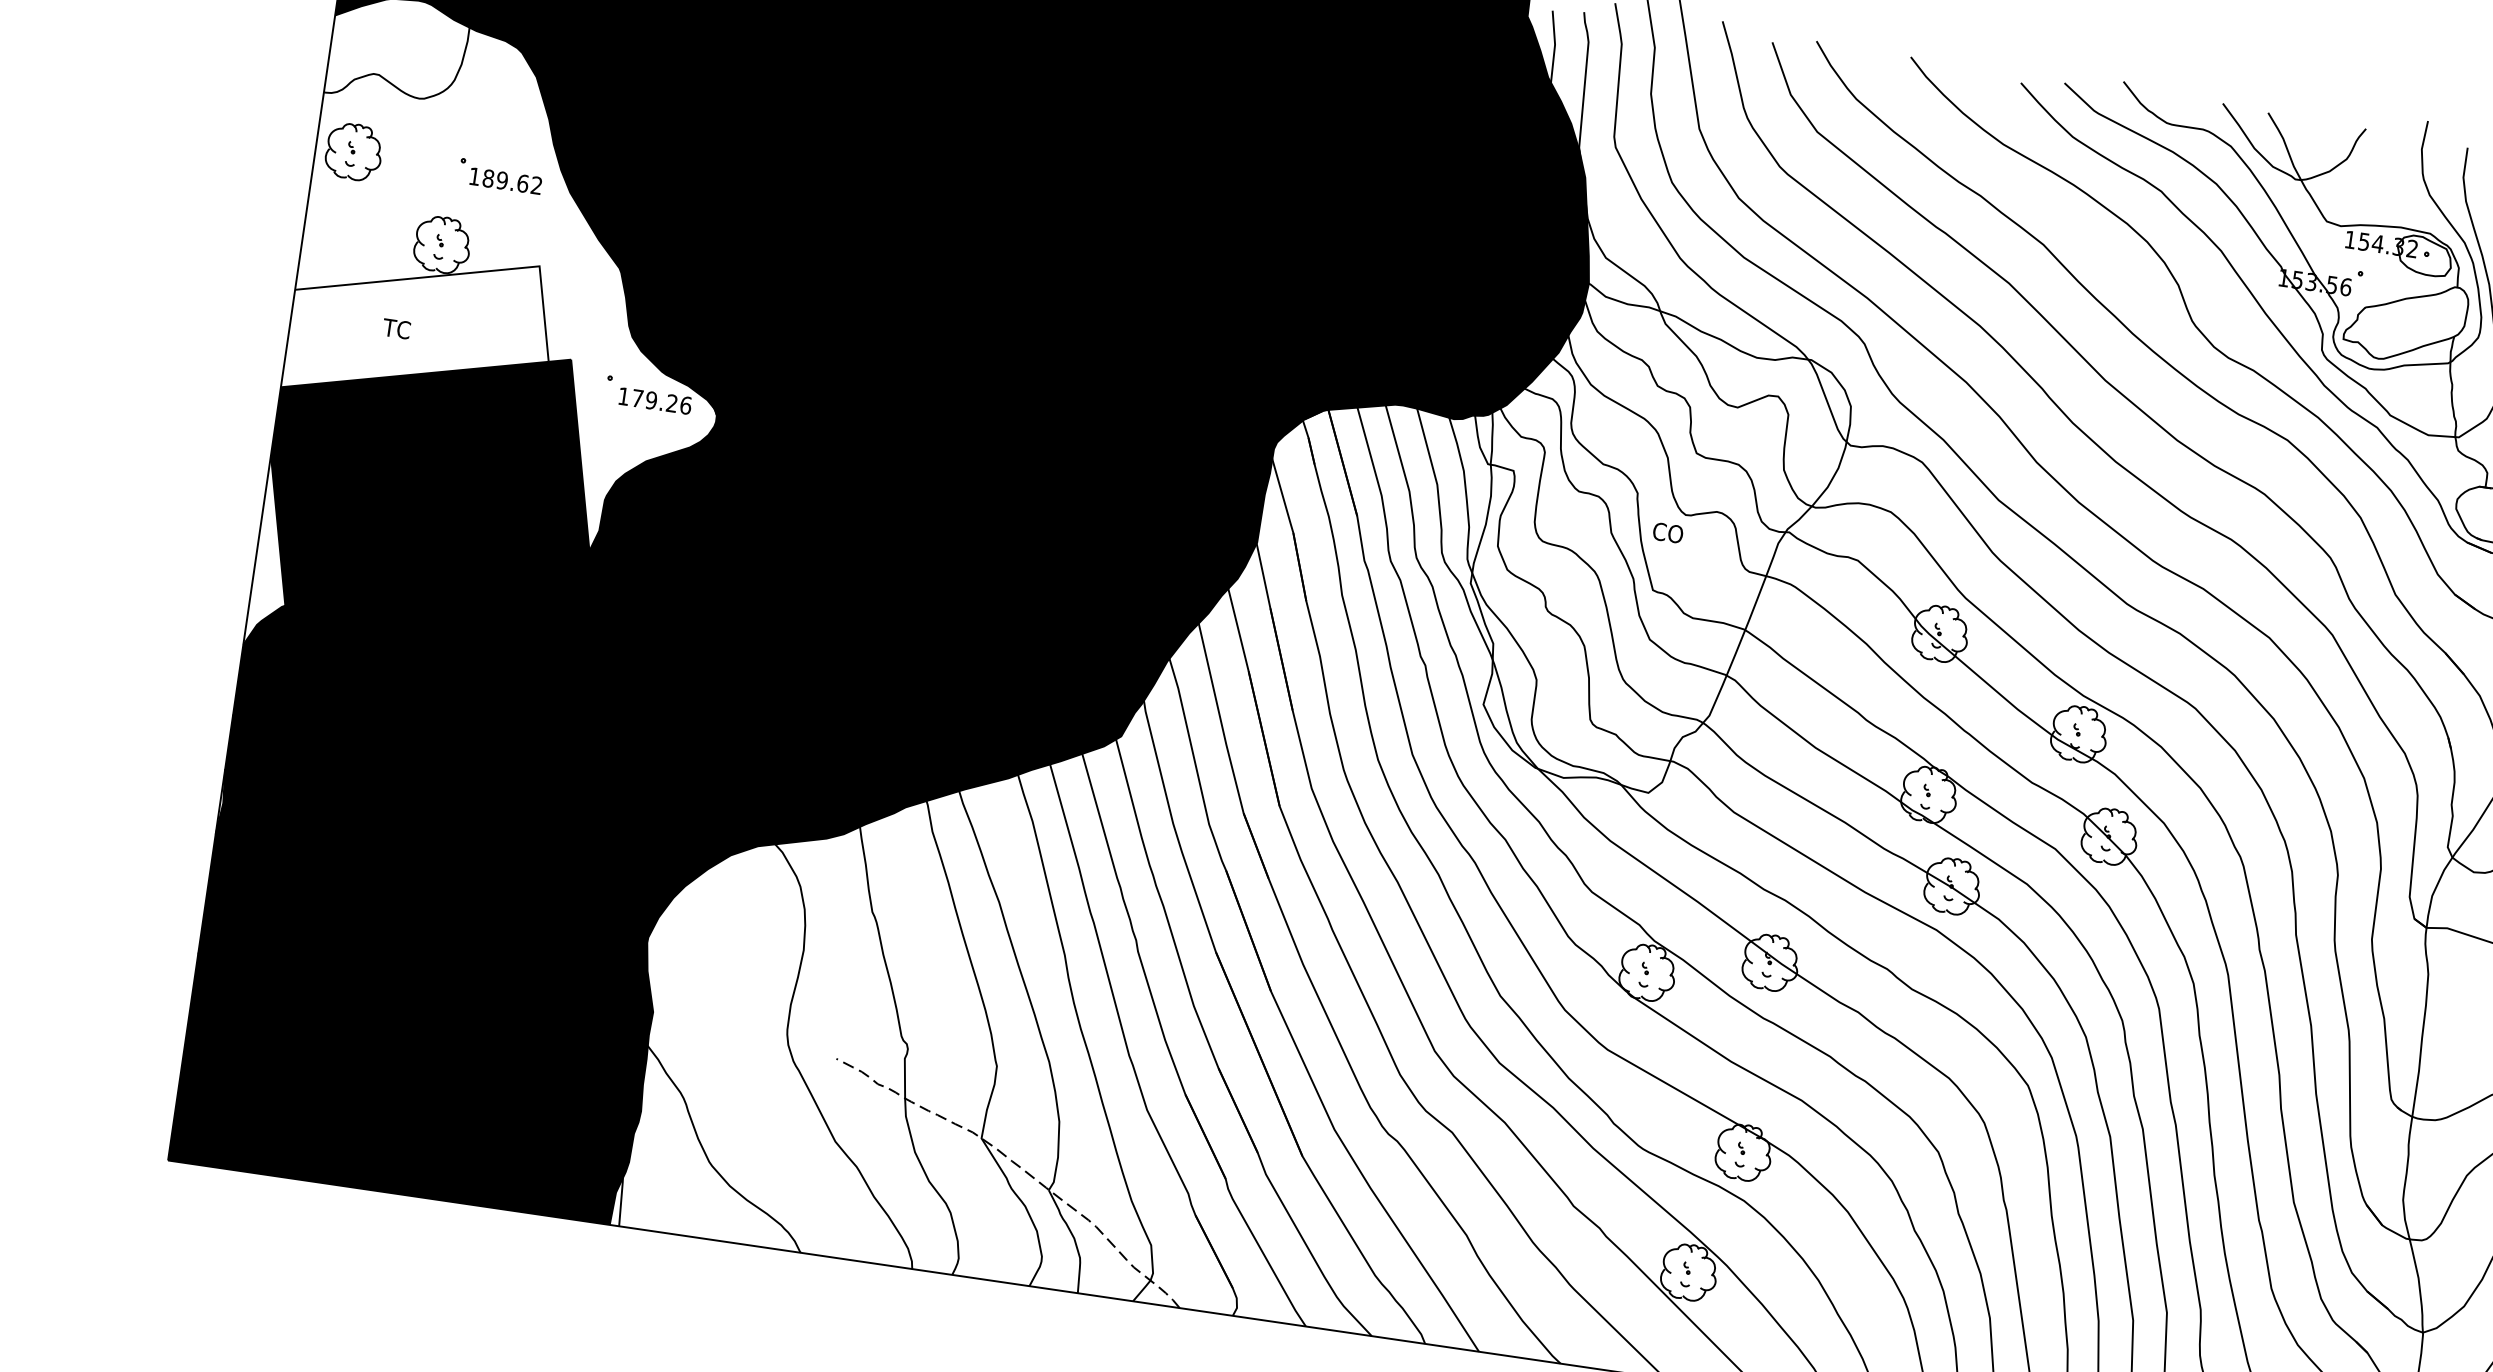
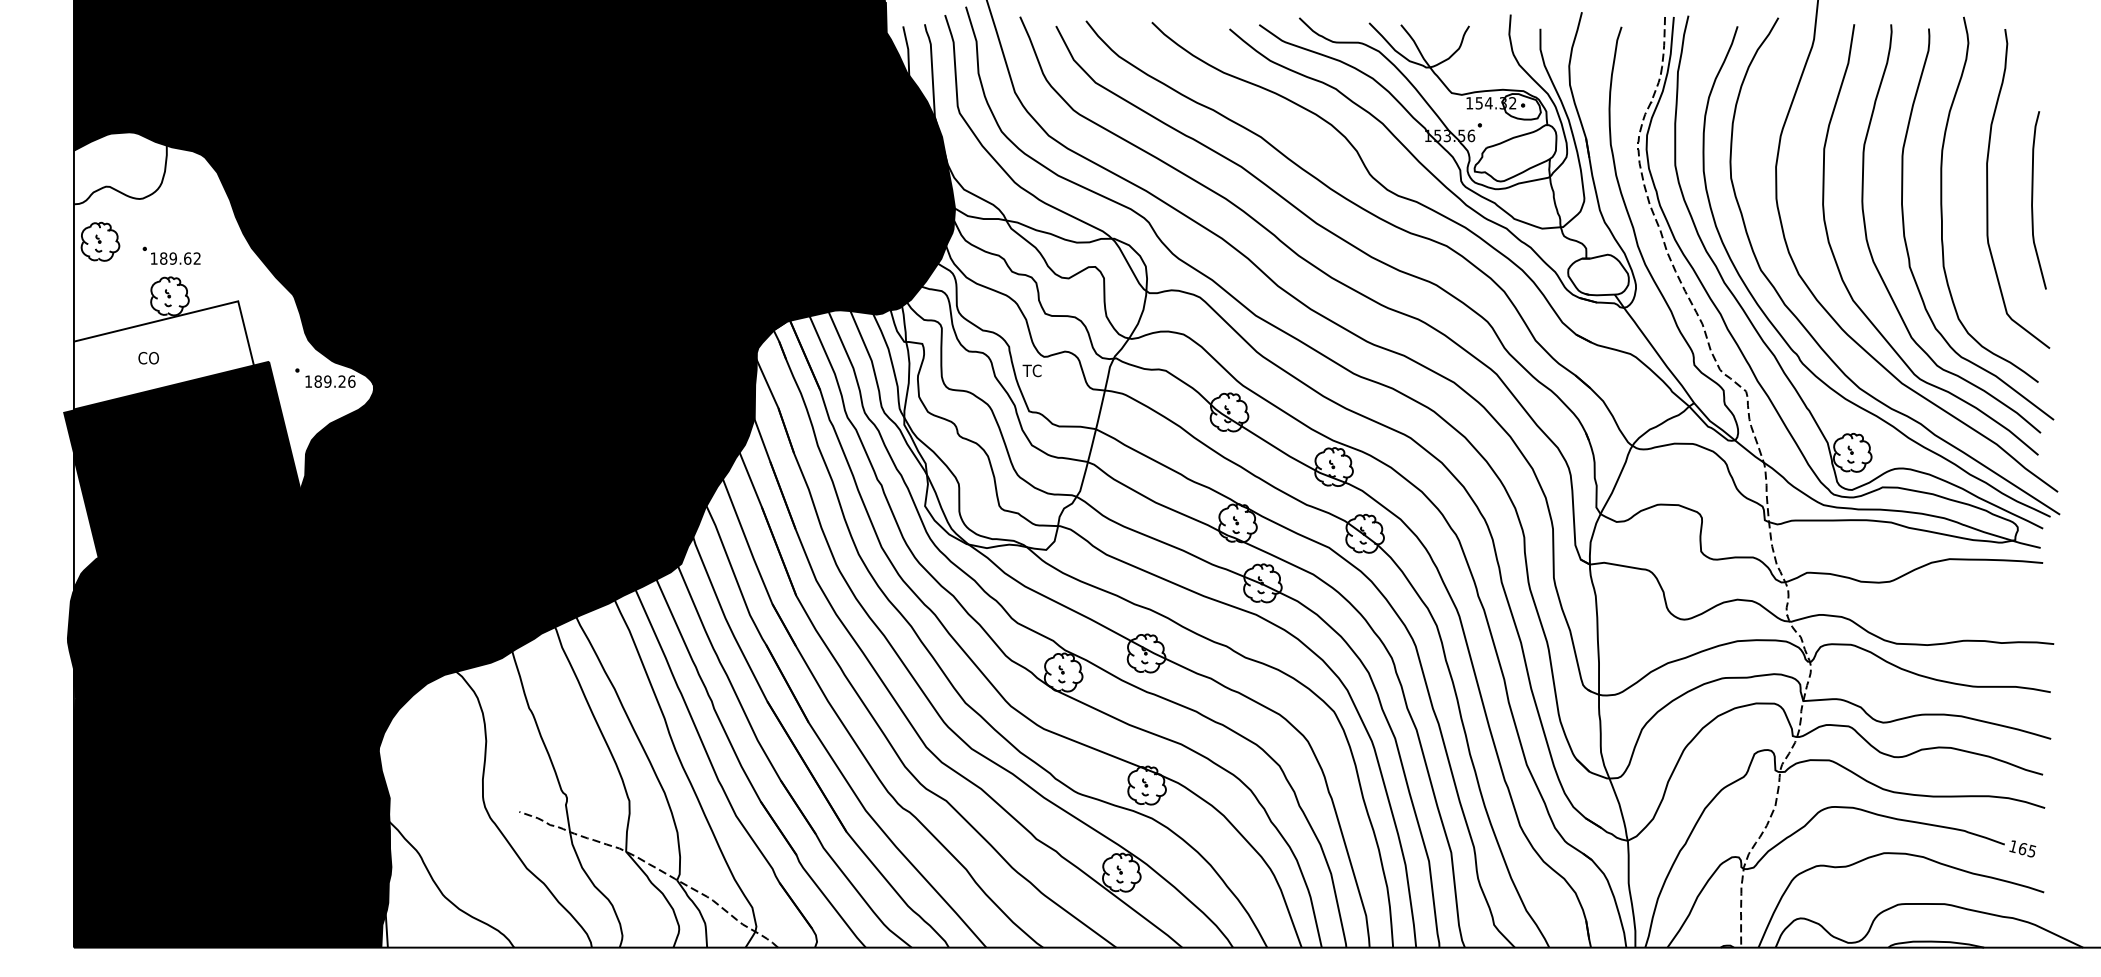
part: (500, 175) -> (171, 255), moved
text: (397, 329) -> (147, 358), TC -> CO
text: (636, 398) -> (317, 381), 179.26 -> 189.26
fill: (268, 419) -> (68, 432), added
text: (1667, 532) -> (1033, 370), CO -> TC
fill: (227, 705) -> (69, 631), added

